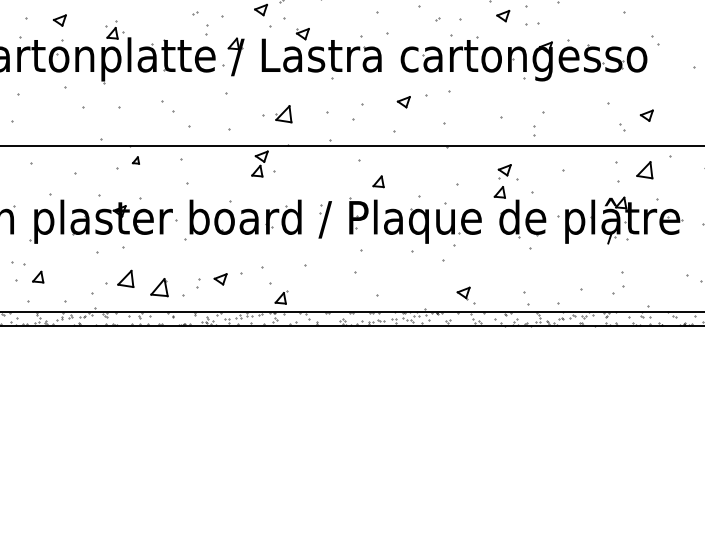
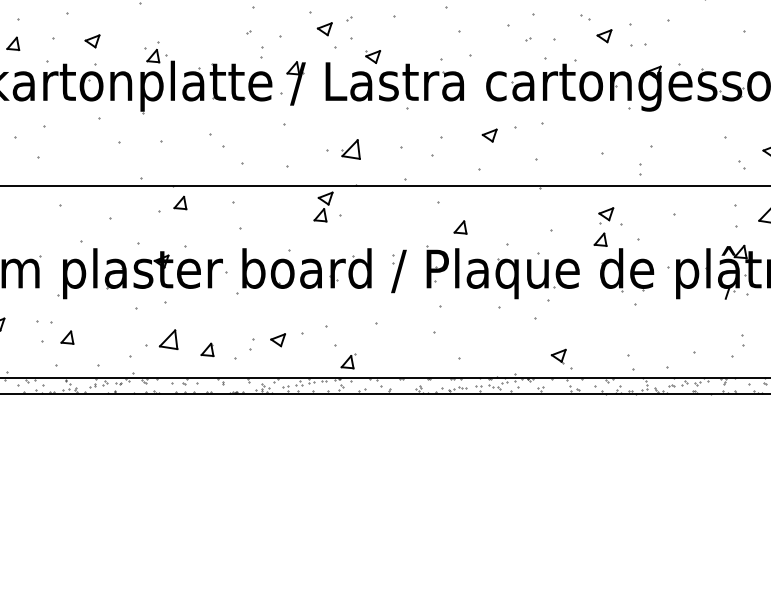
part: (135, 160) -> (179, 202), size x1.67
part: (623, 279) -> (743, 340), size x0.62
part: (159, 287) -> (207, 349), size x0.62

